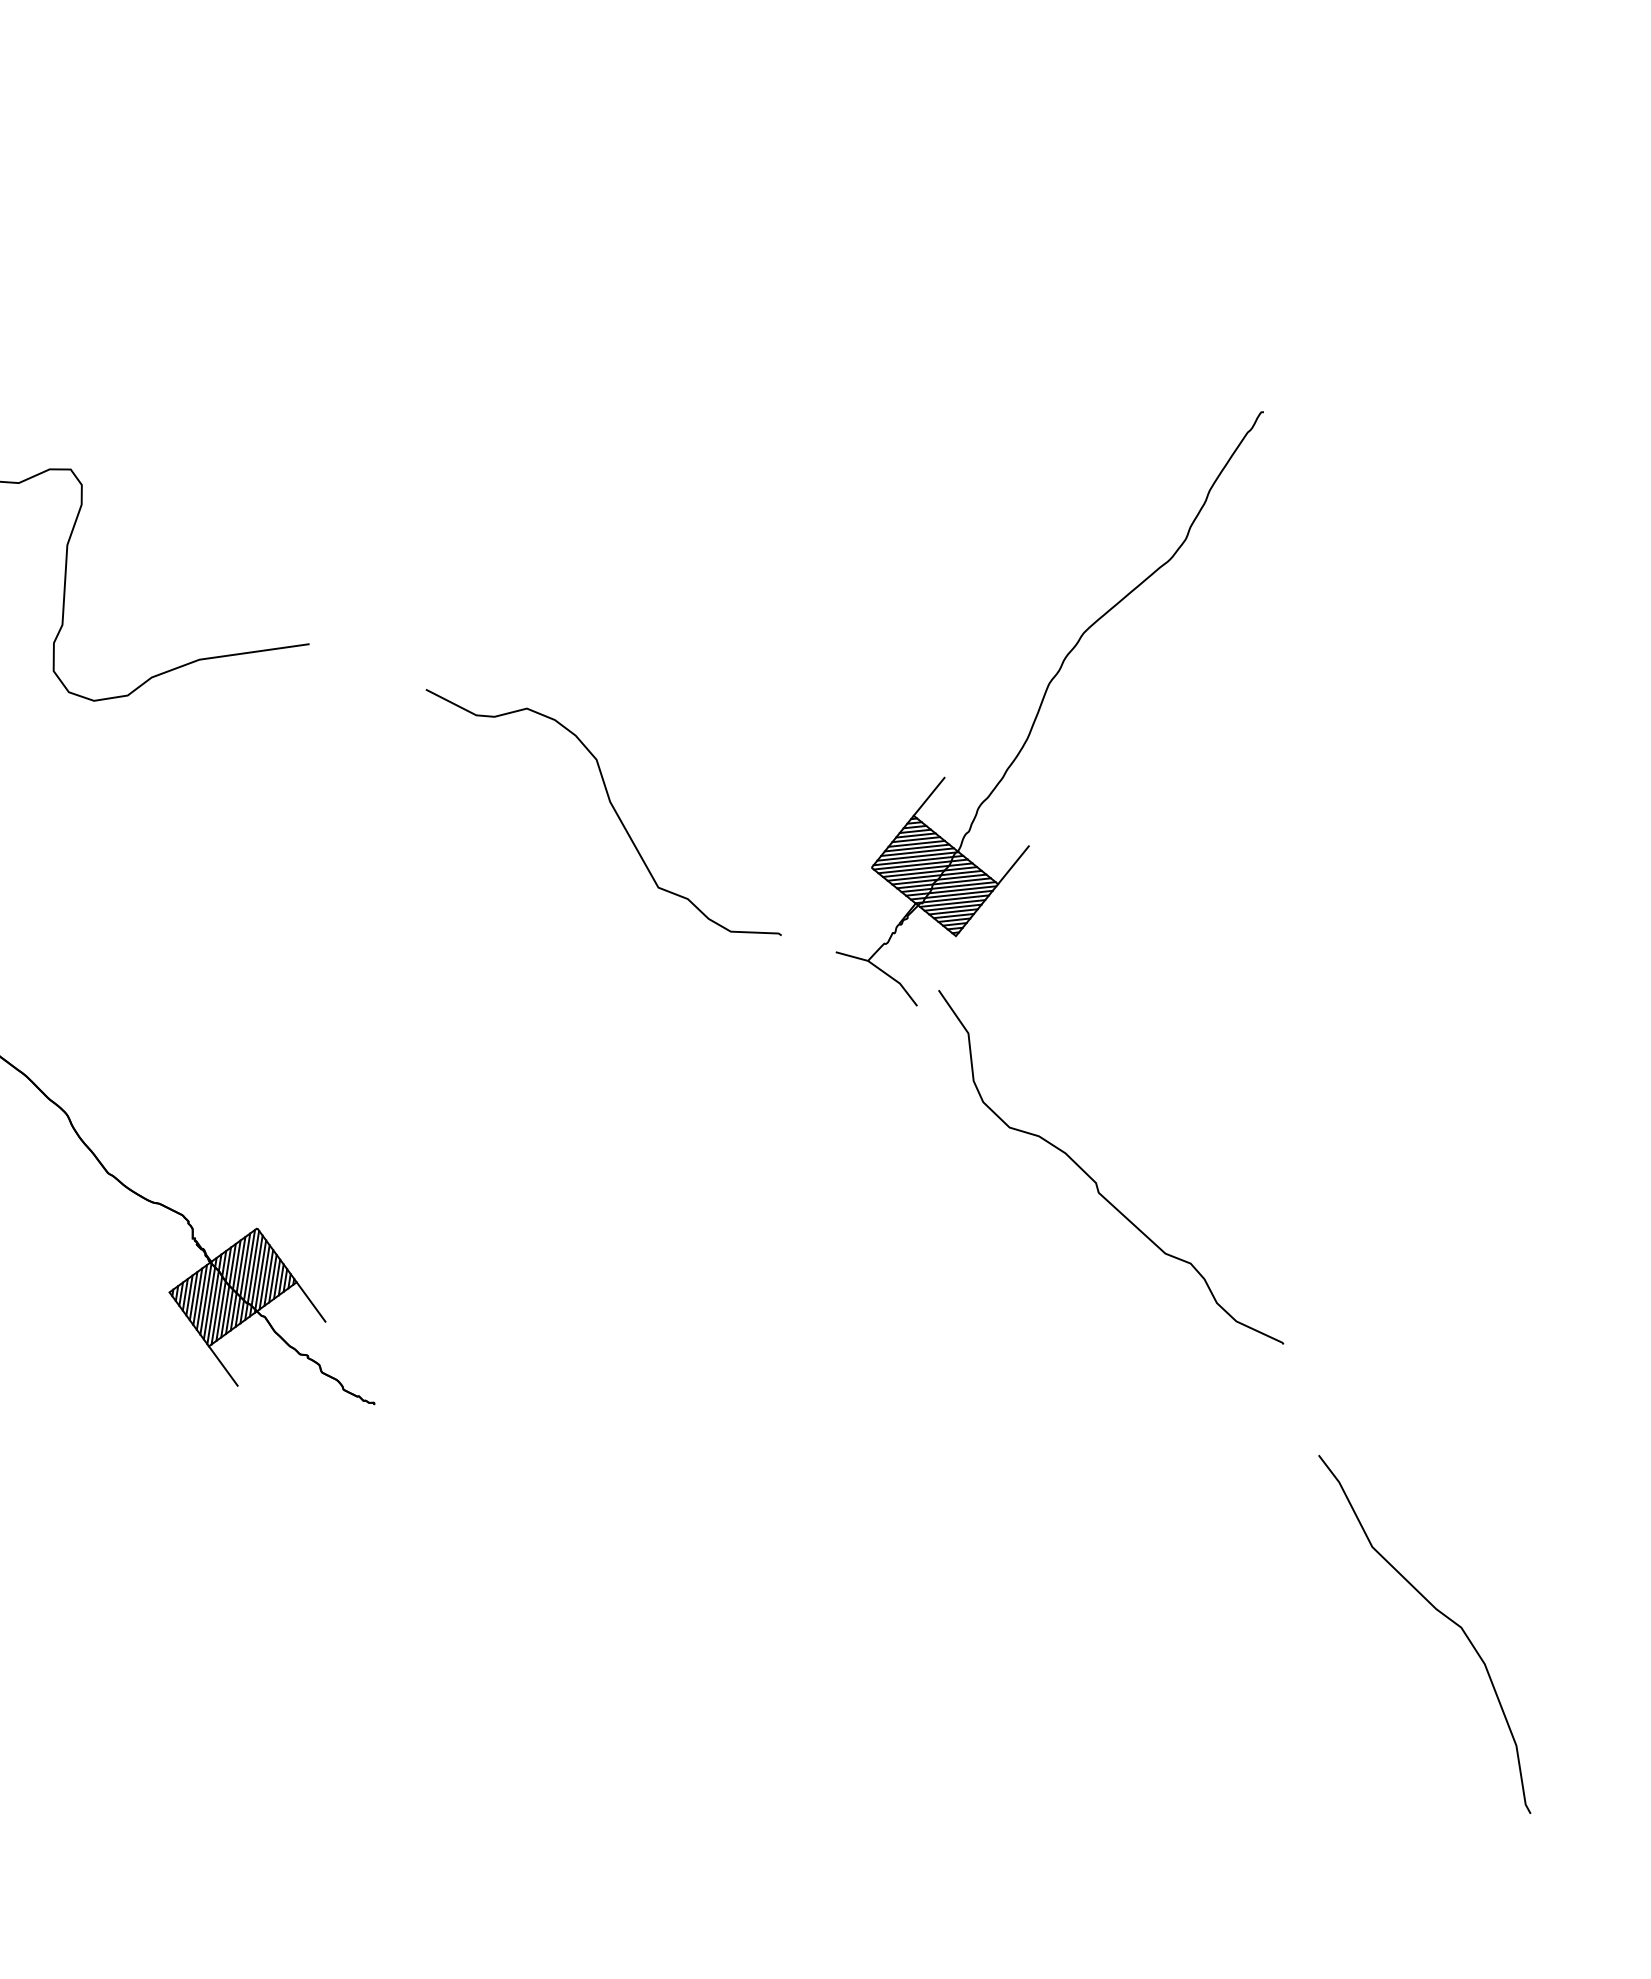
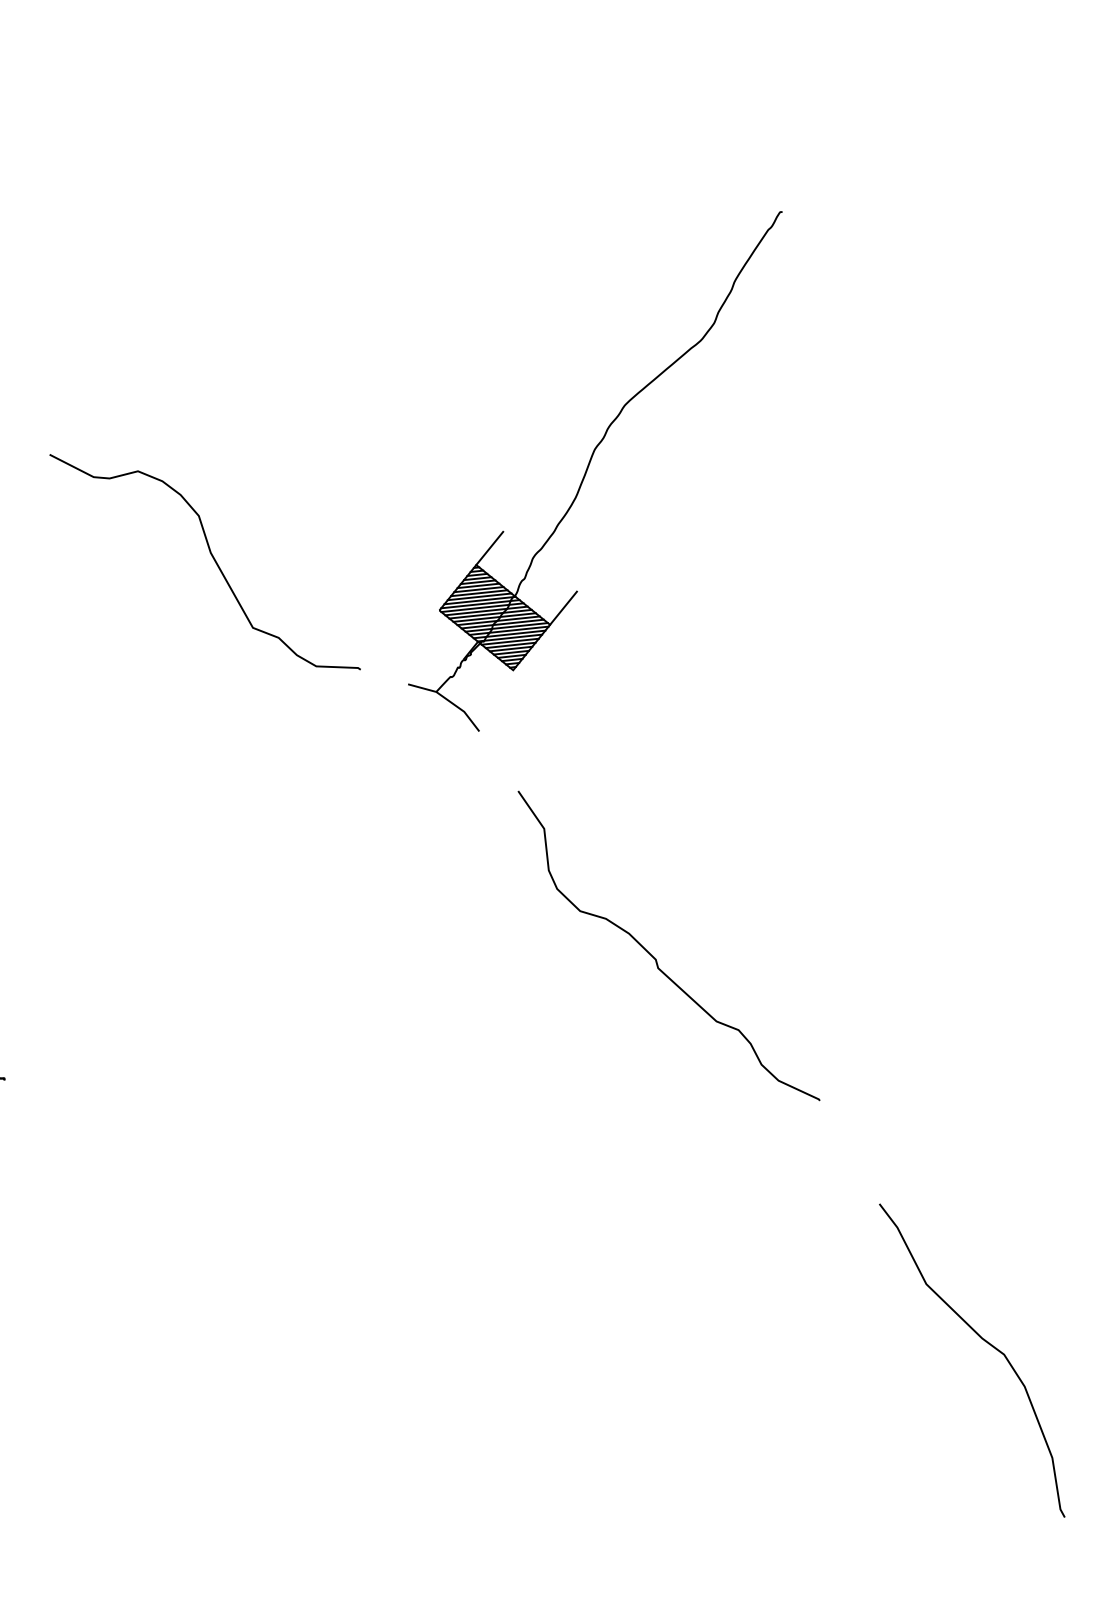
curve: (1096, 1182) -> (656, 959), moved
curve: (1441, 1614) -> (986, 1343), moved

